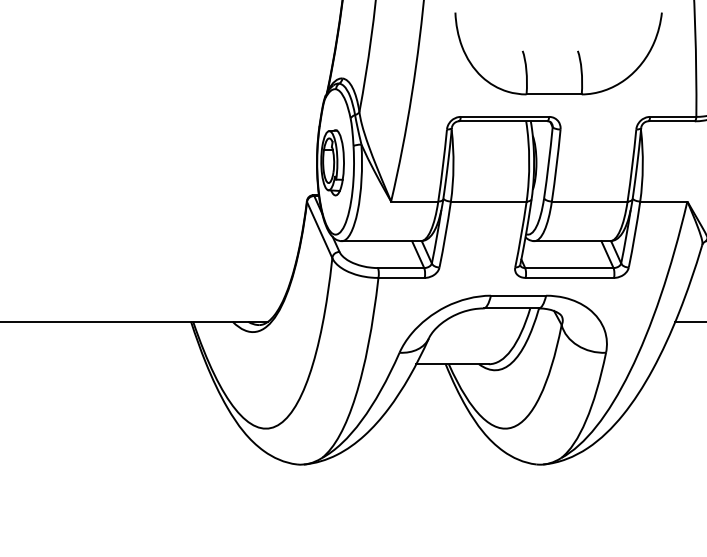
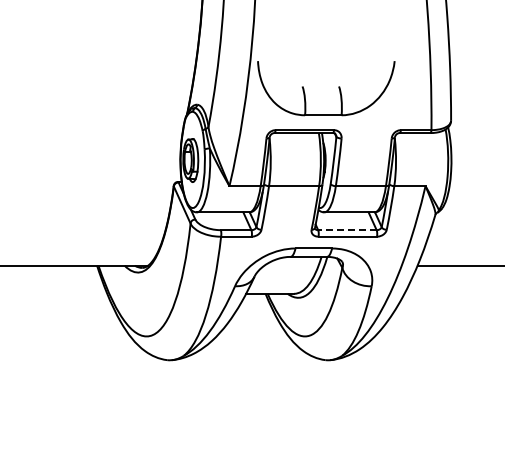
part: (577, 53) -> (338, 88), moved
line: (567, 268) -> (346, 230), solid -> dashed

